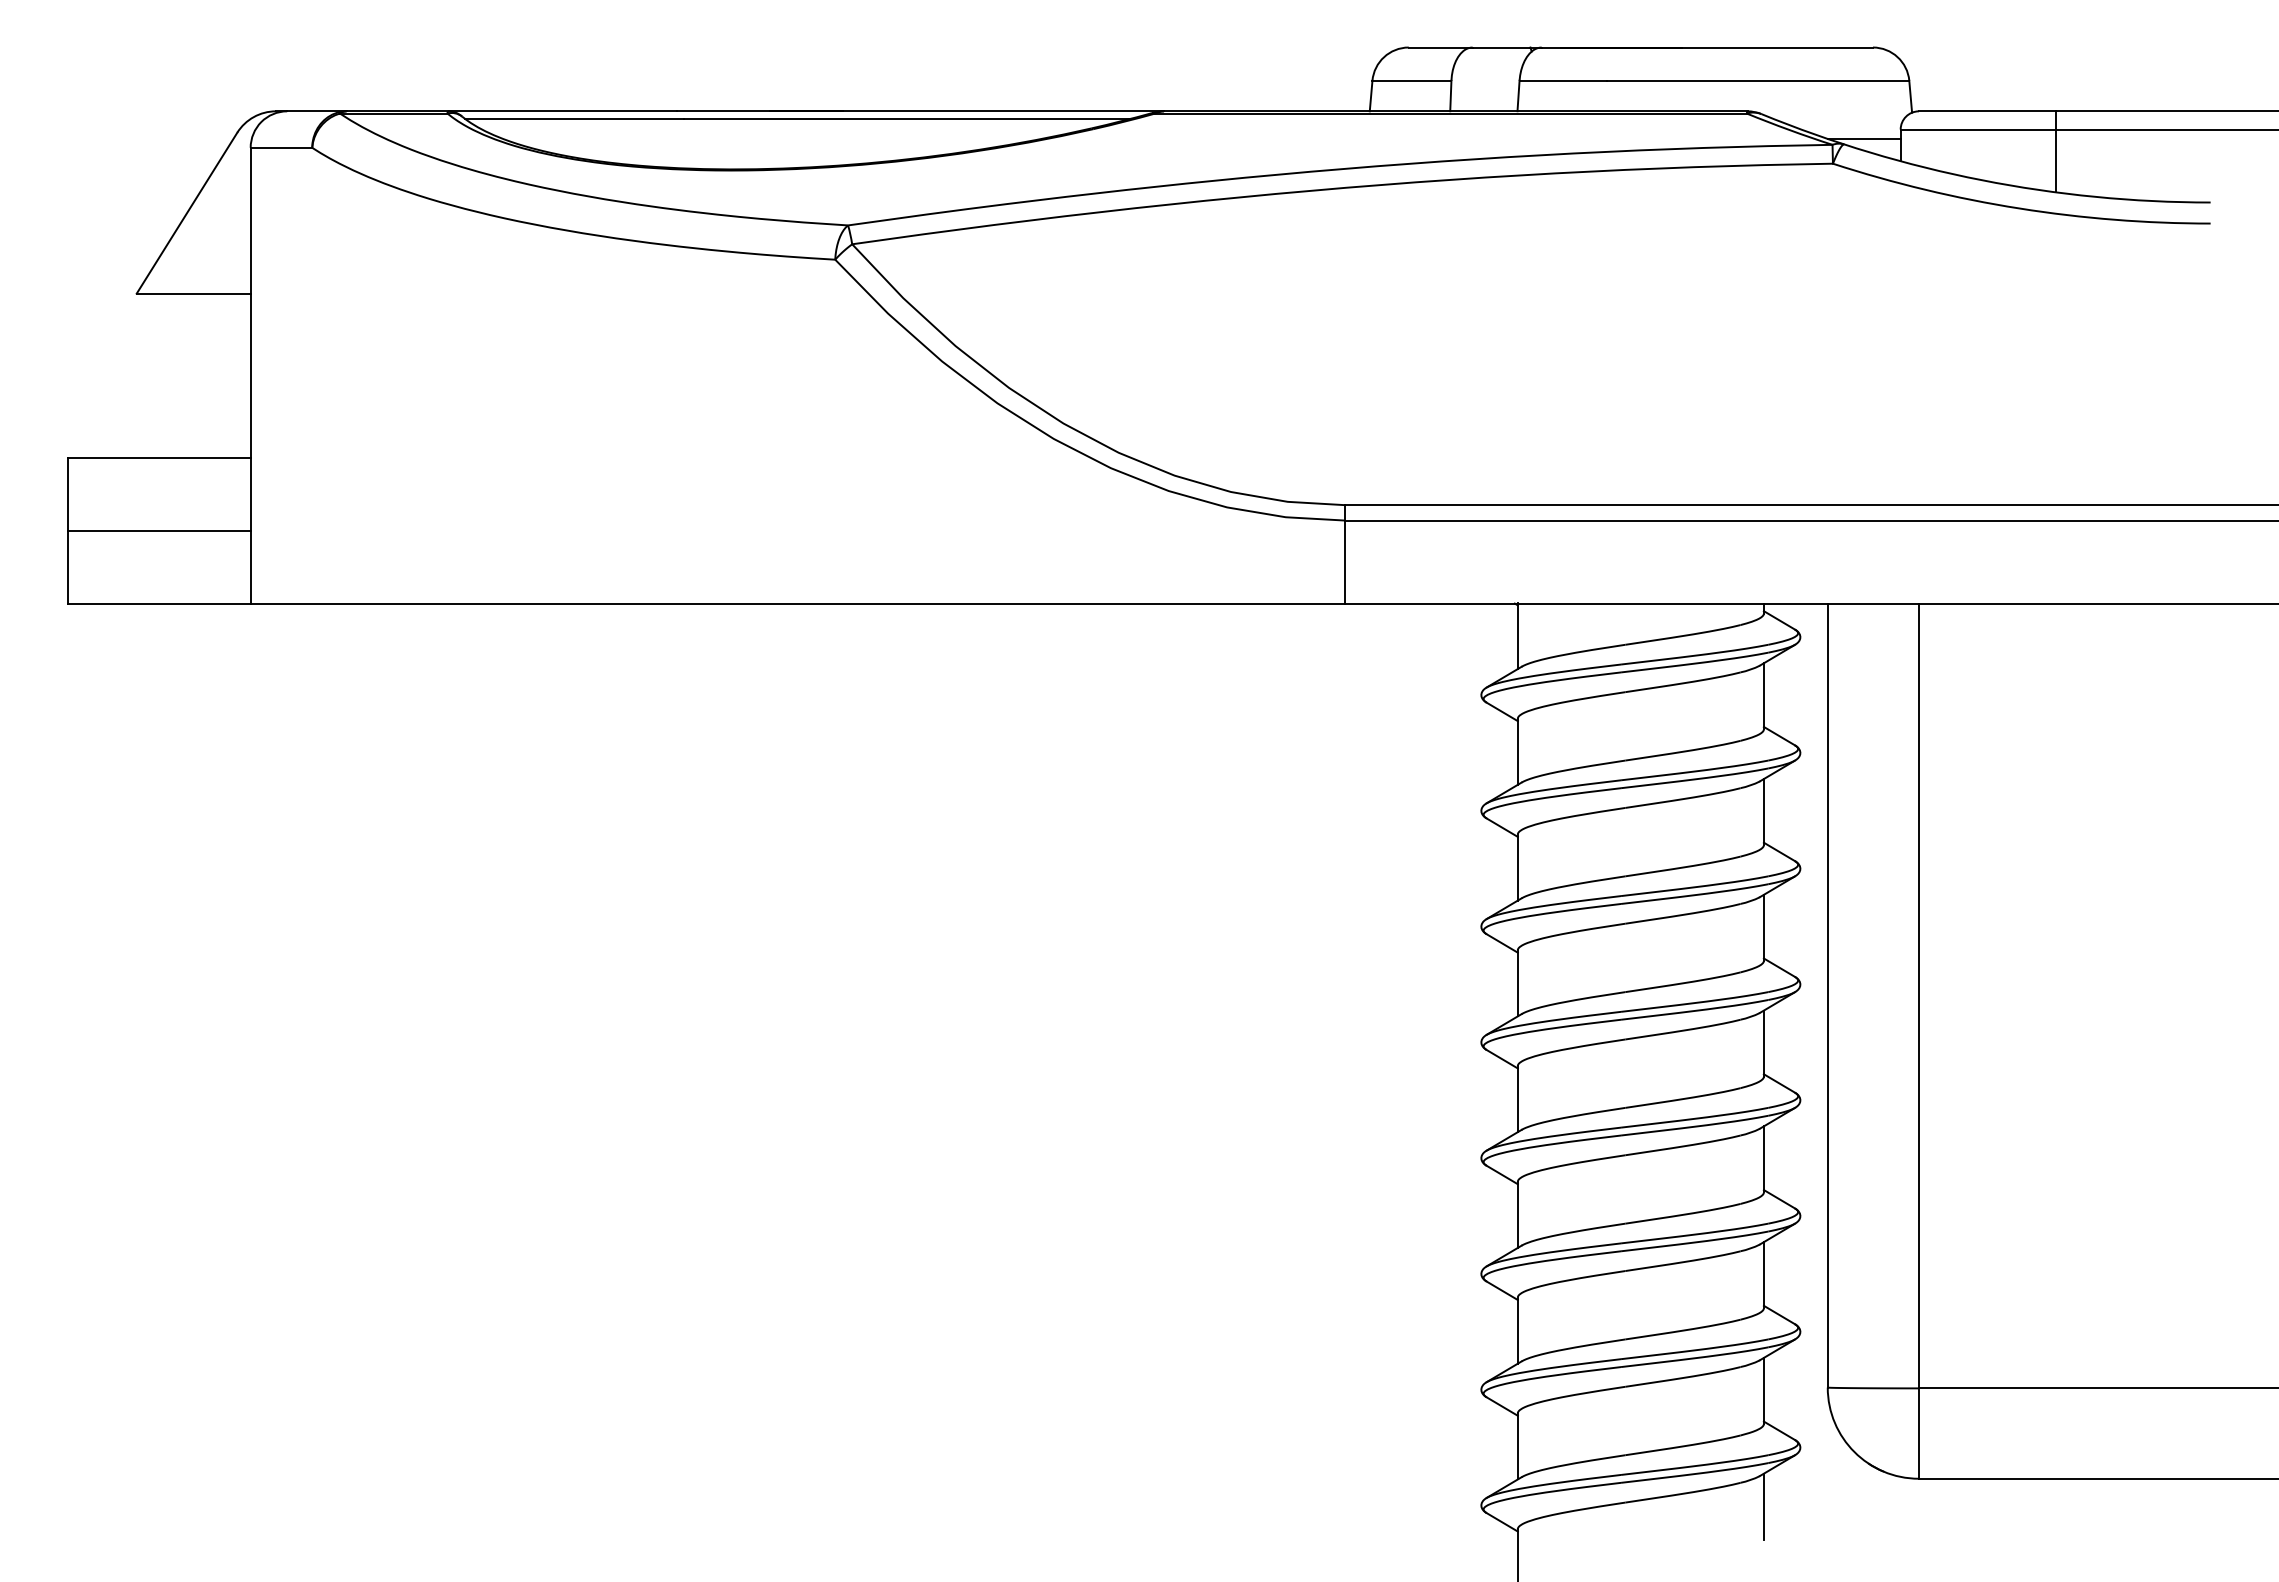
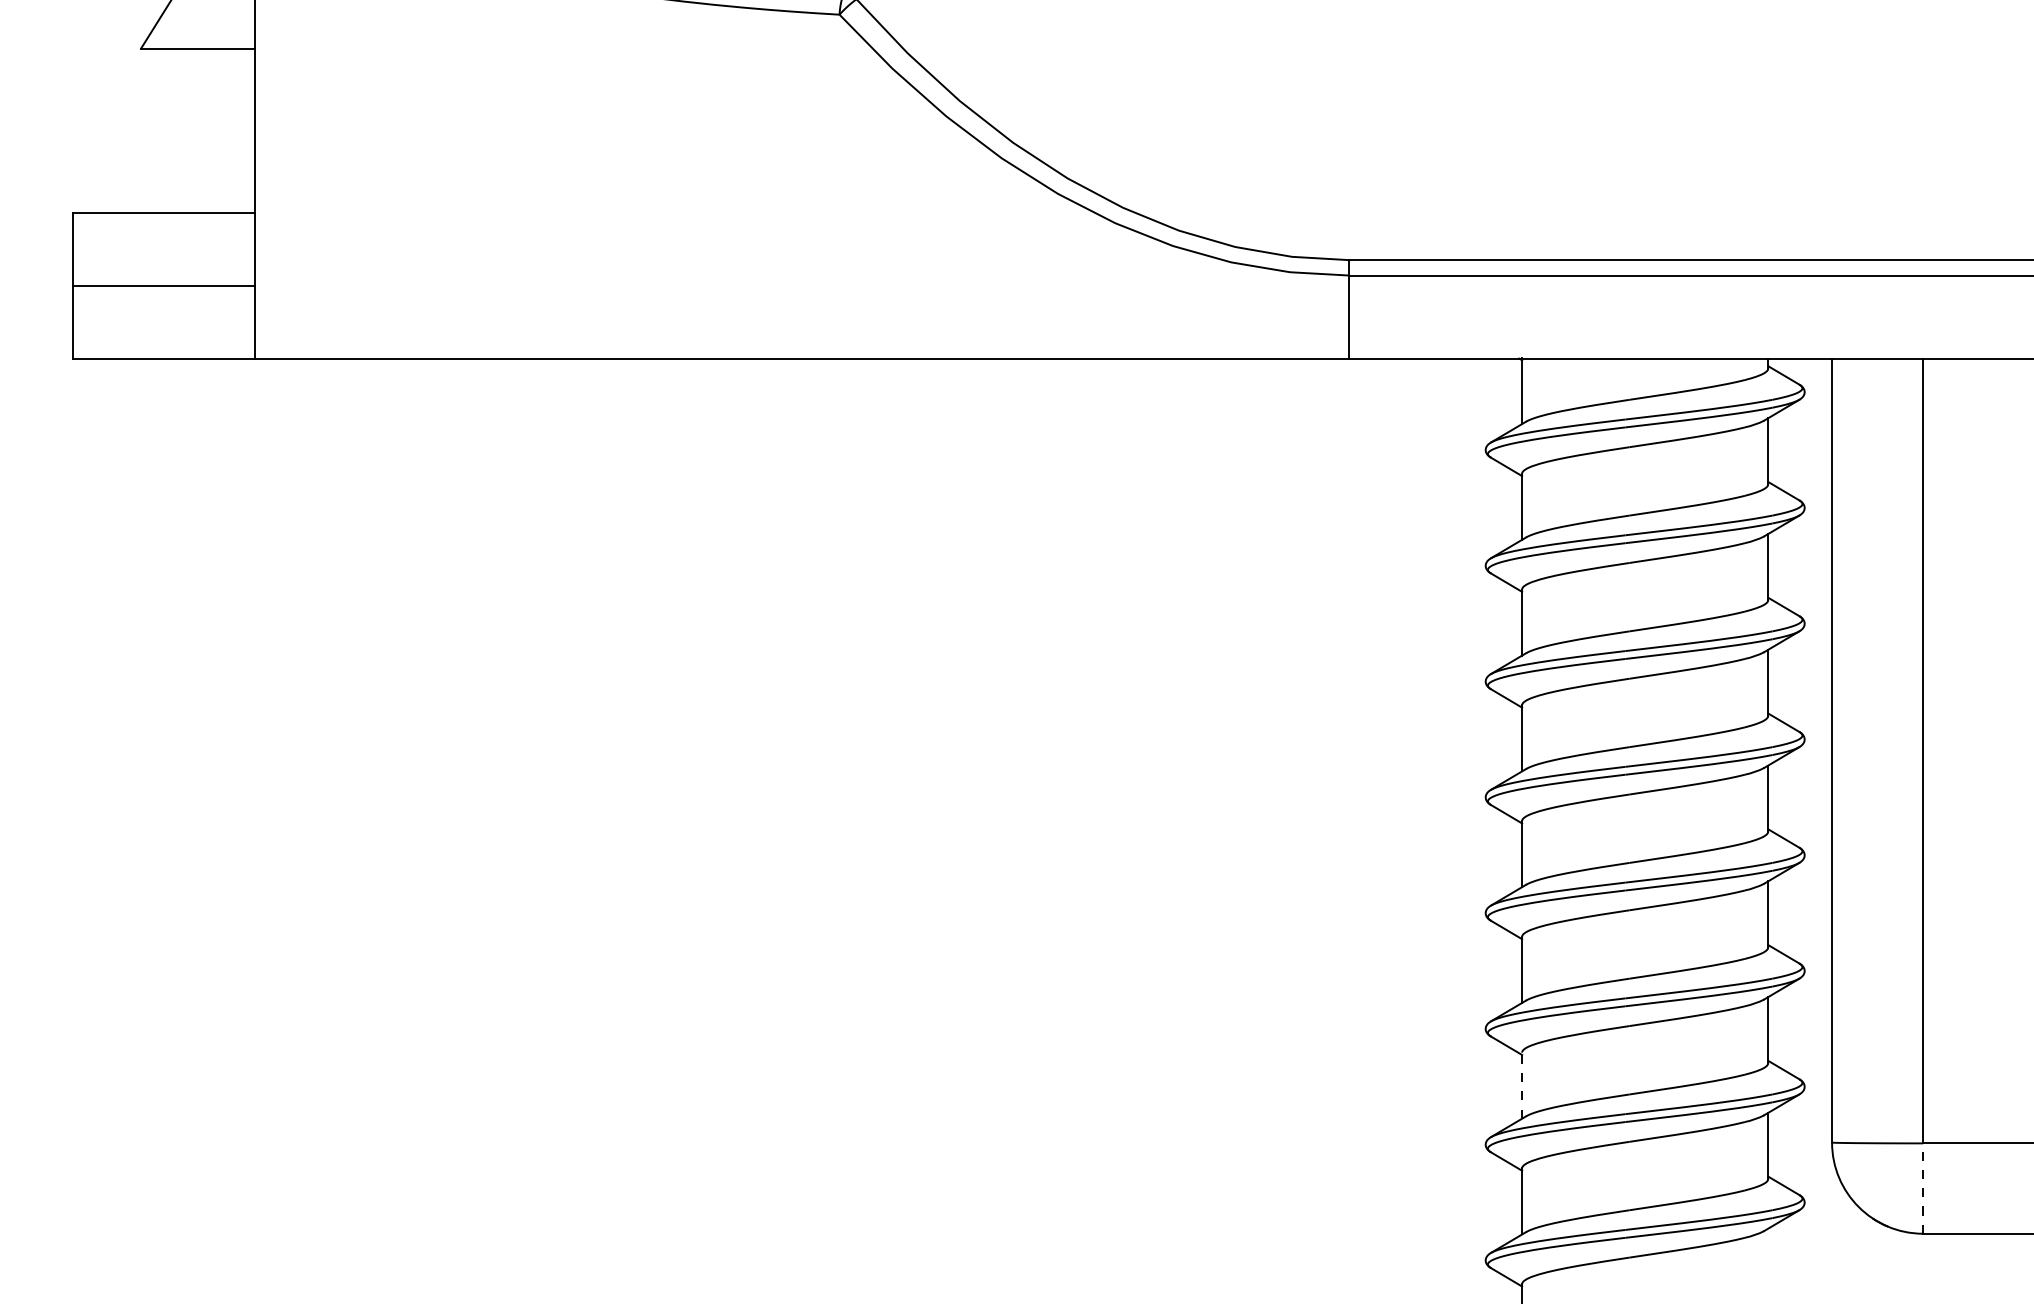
line: (1517, 1330) -> (1521, 1085), solid -> dashed
line: (1918, 1433) -> (1922, 1188), solid -> dashed
line: (1763, 1506) -> (1767, 1261), removed

